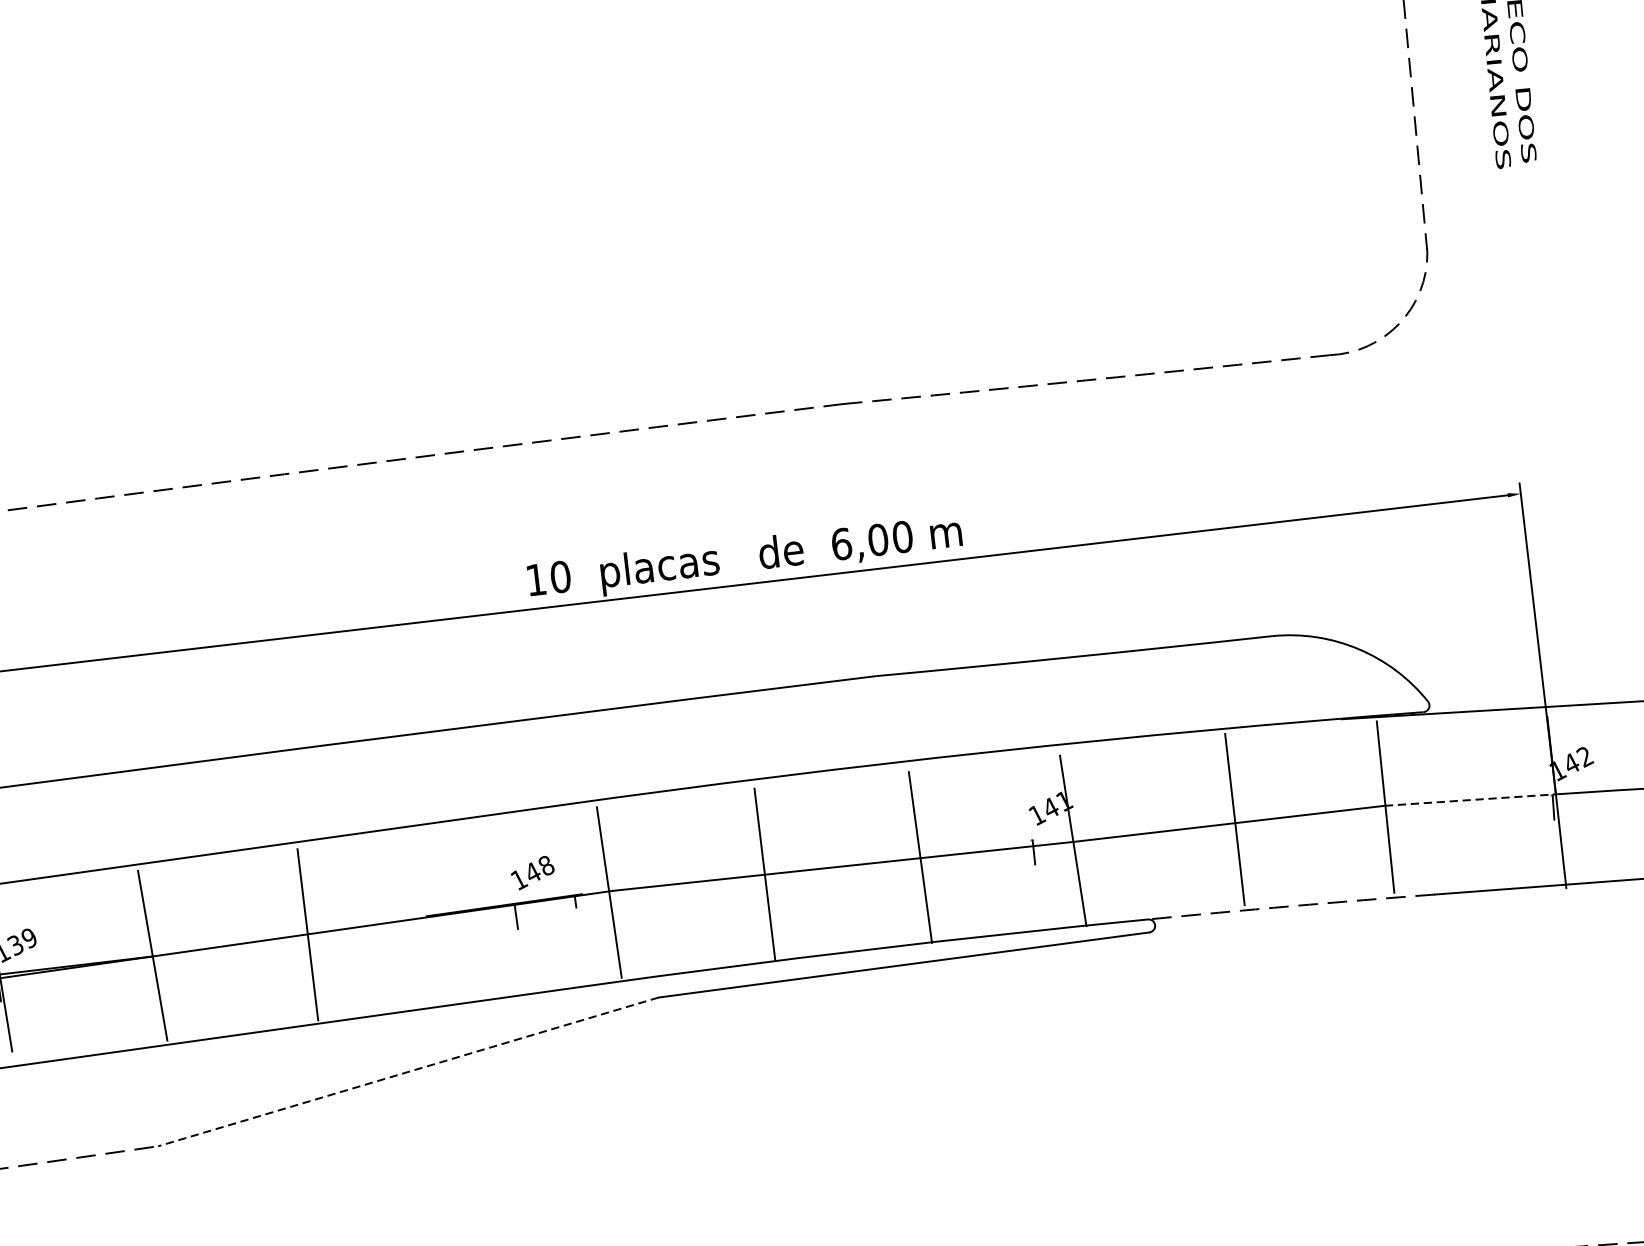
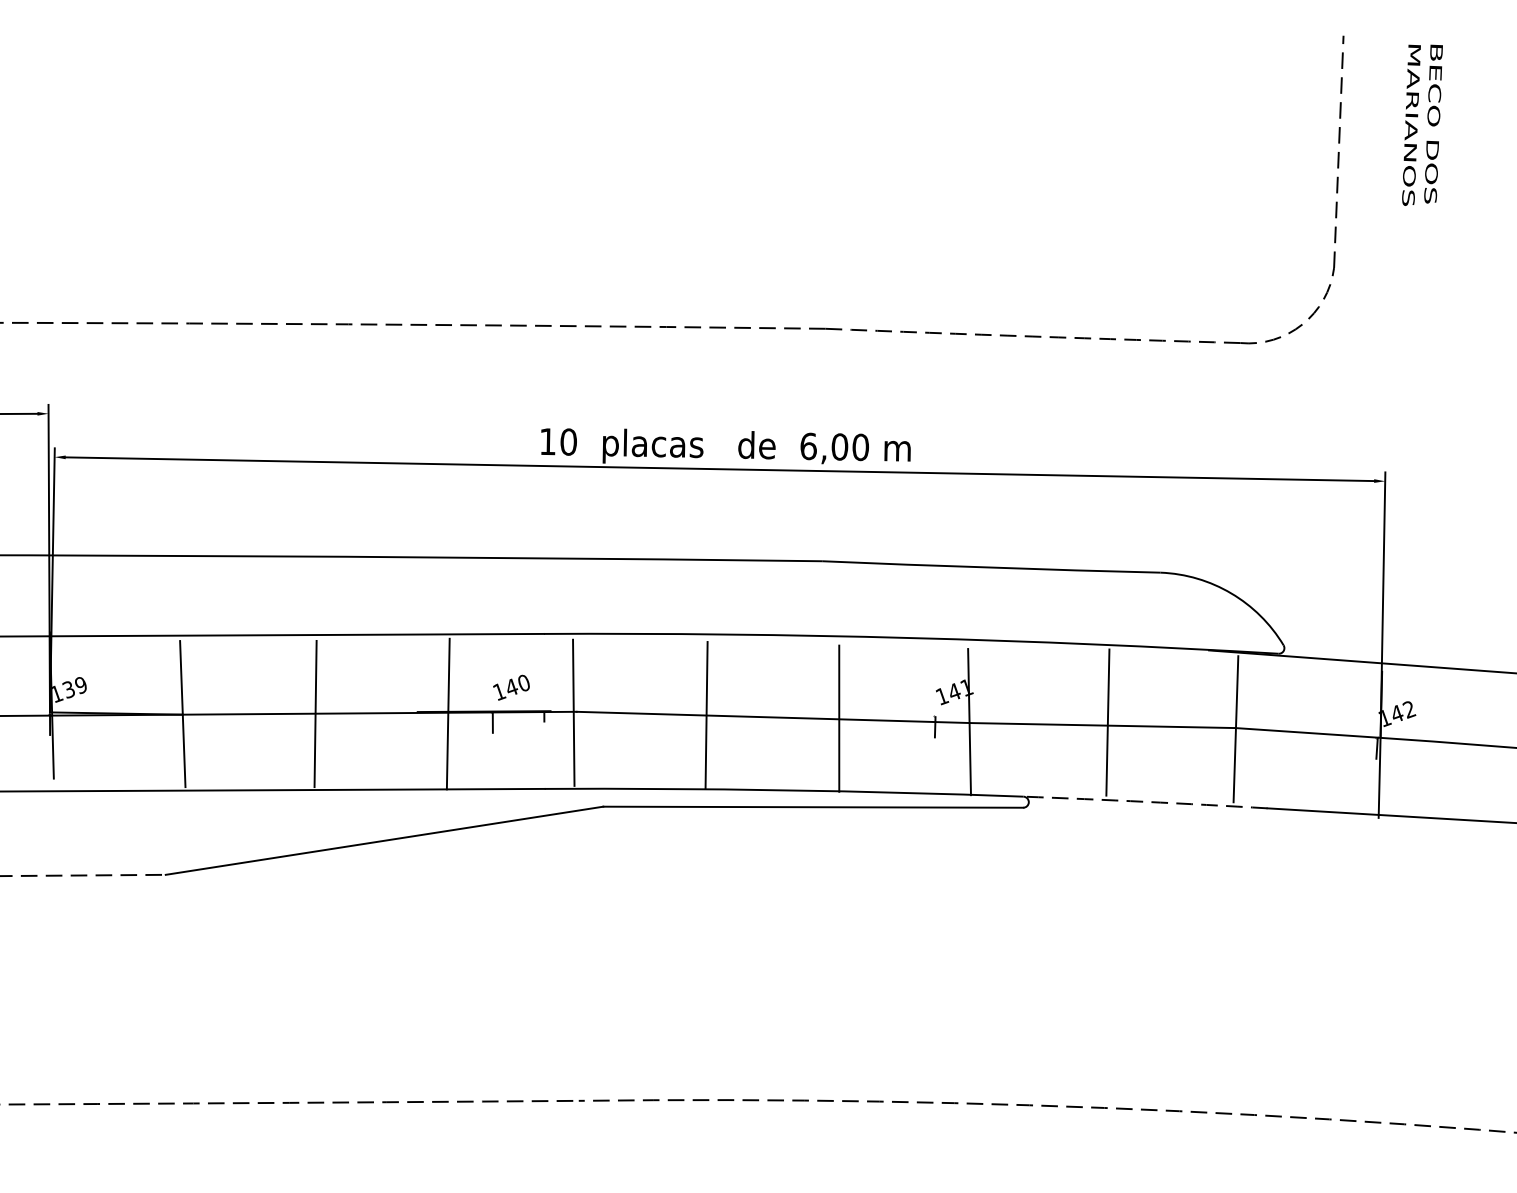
line: (1469, 799) -> (1307, 732), dashed -> solid
text: (546, 864) -> (524, 682), 148 -> 140
line: (461, 913) -> (447, 713), added
line: (408, 1071) -> (384, 840), dashed -> solid

